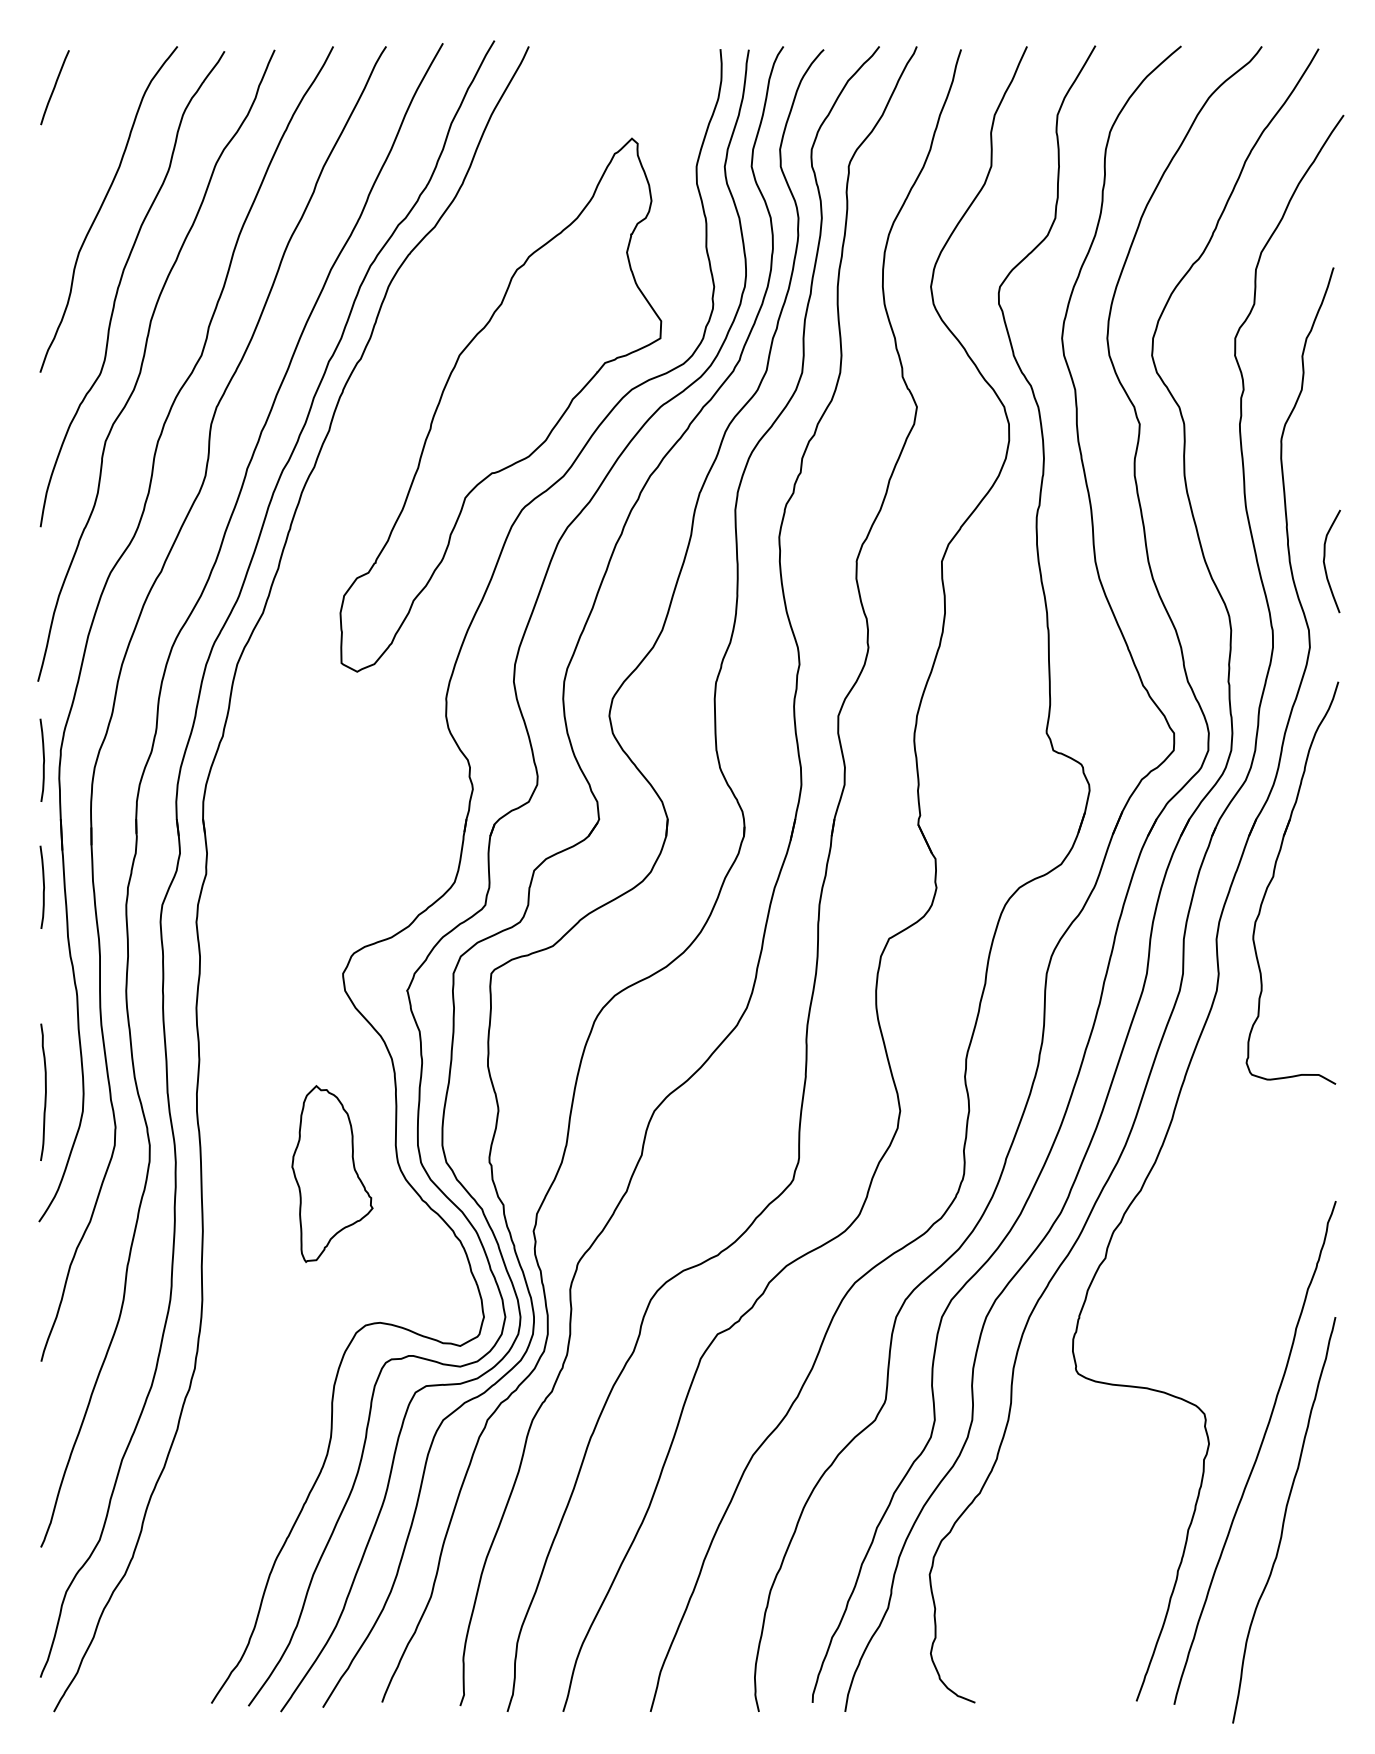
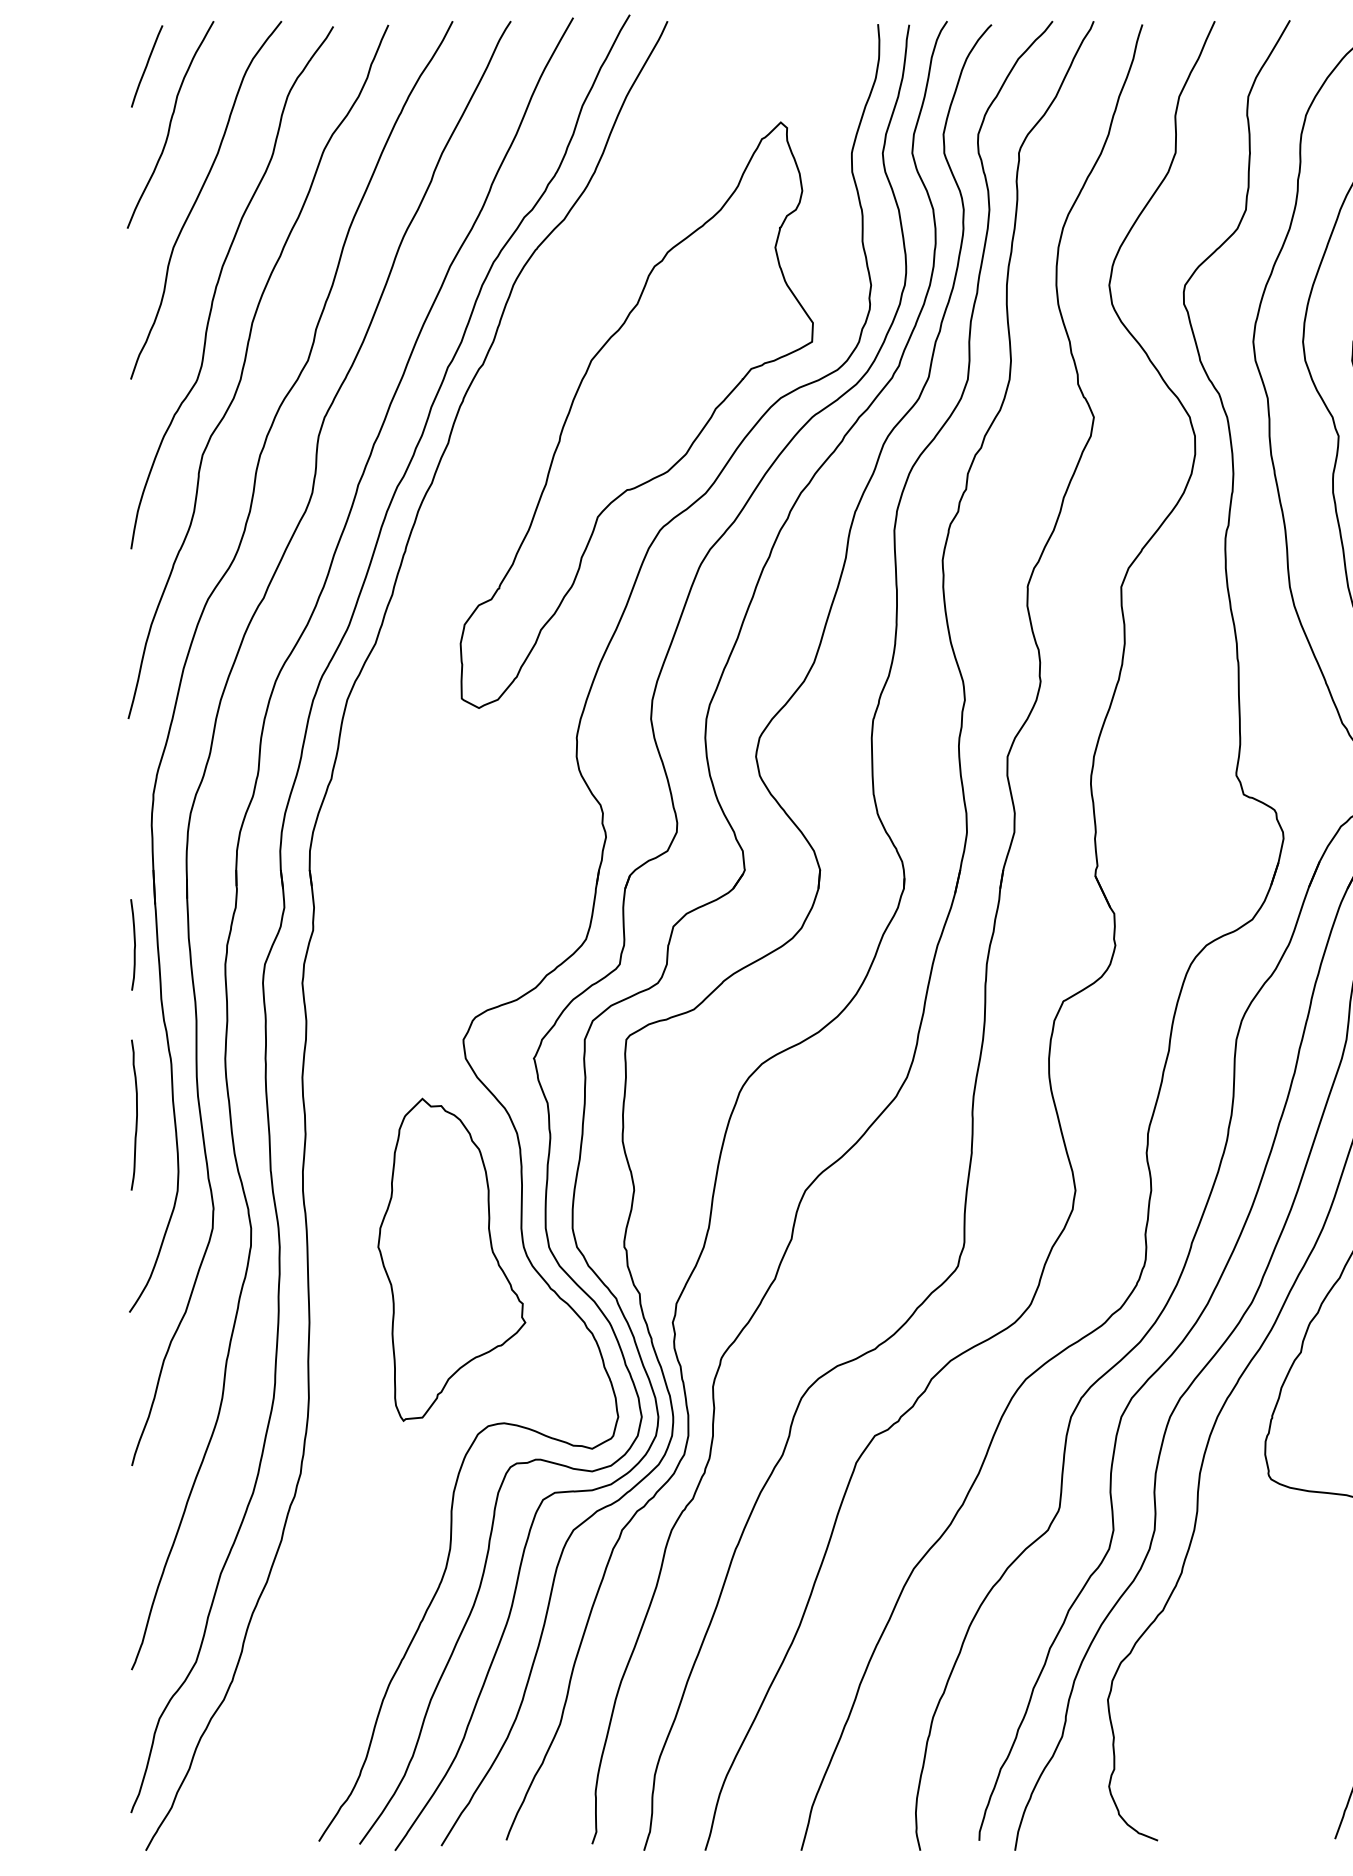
curve: (76, 140) -> (170, 124), added
curve: (43, 759) -> (134, 804), removed
curve: (45, 1091) -> (136, 1114), moved
part: (332, 1173) -> (451, 1259), size x1.67

